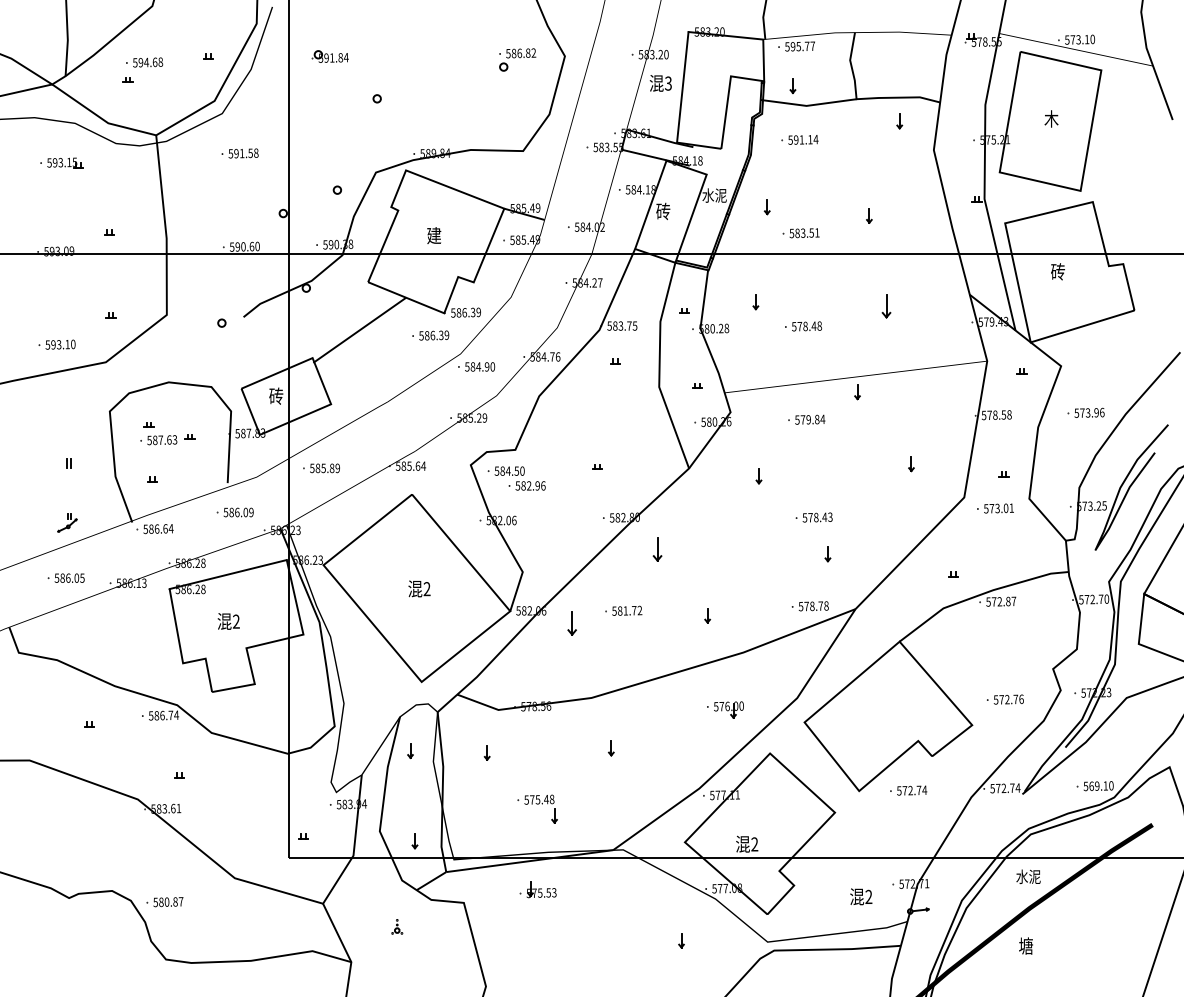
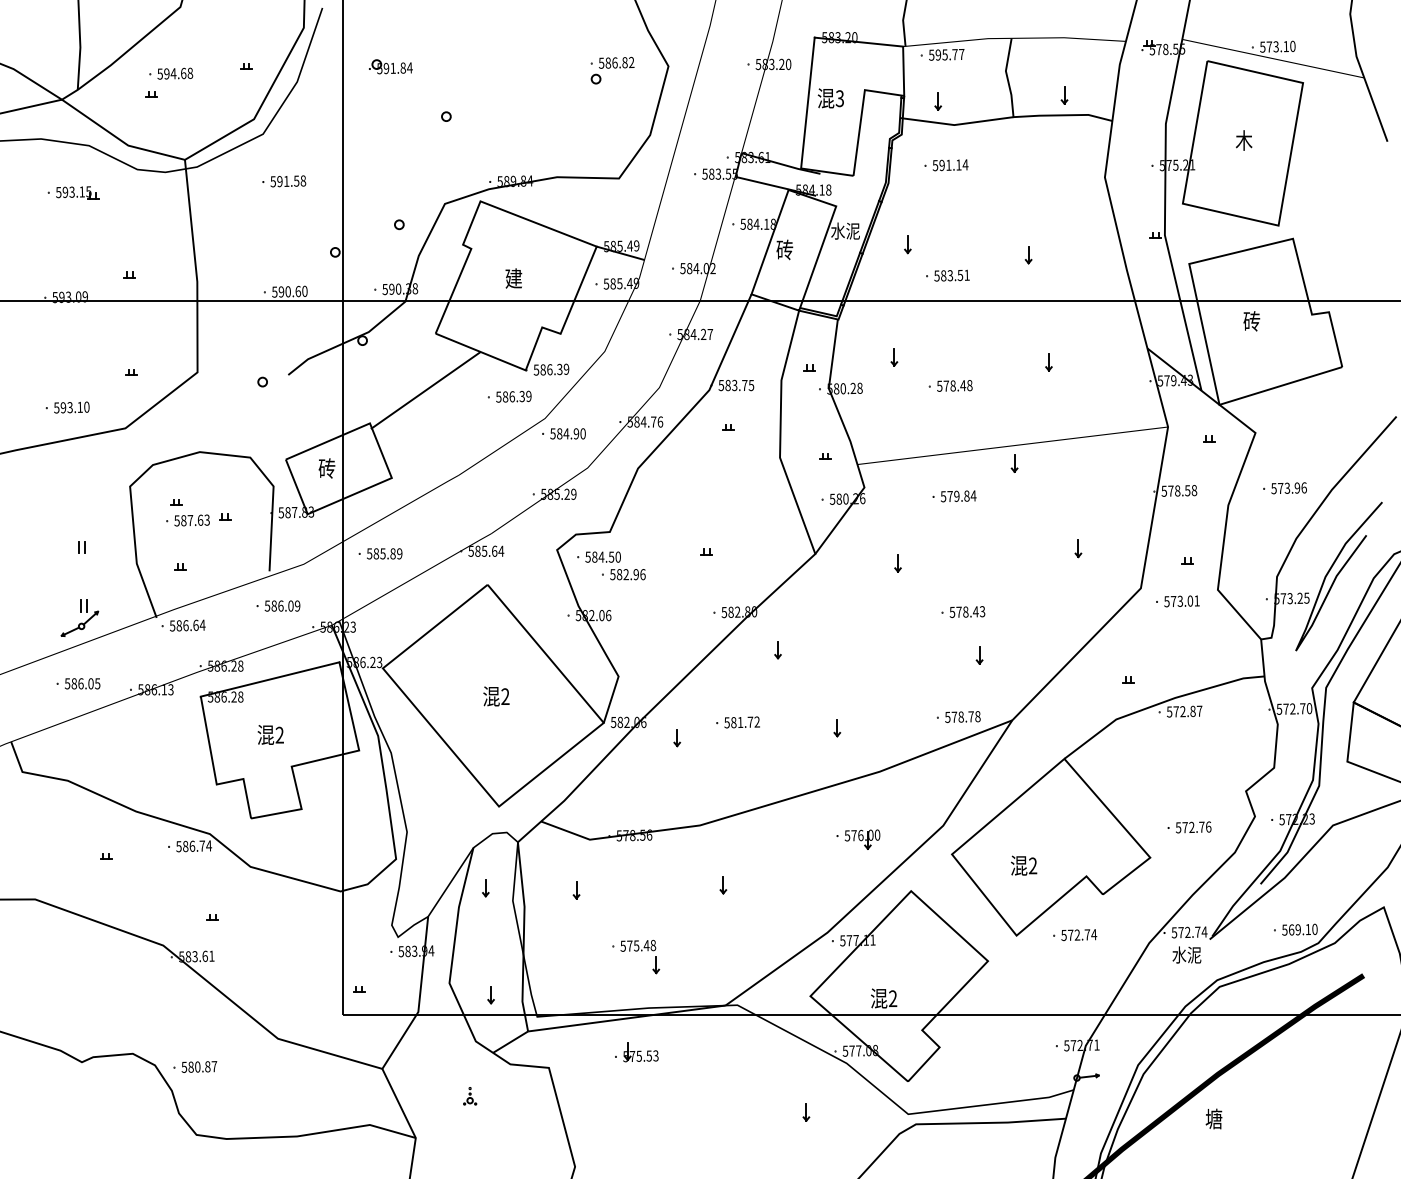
text: (660, 83) -> (830, 98), moved
part: (899, 121) -> (1064, 95), moved
part: (886, 306) -> (1048, 362), size x0.62
part: (67, 522) -> (79, 617), size x1.67
part: (657, 550) -> (777, 650), size x0.62
part: (572, 624) -> (677, 738), size x0.62
text: (1028, 876) -> (1186, 954), moved
text: (861, 896) -> (1024, 865), moved

